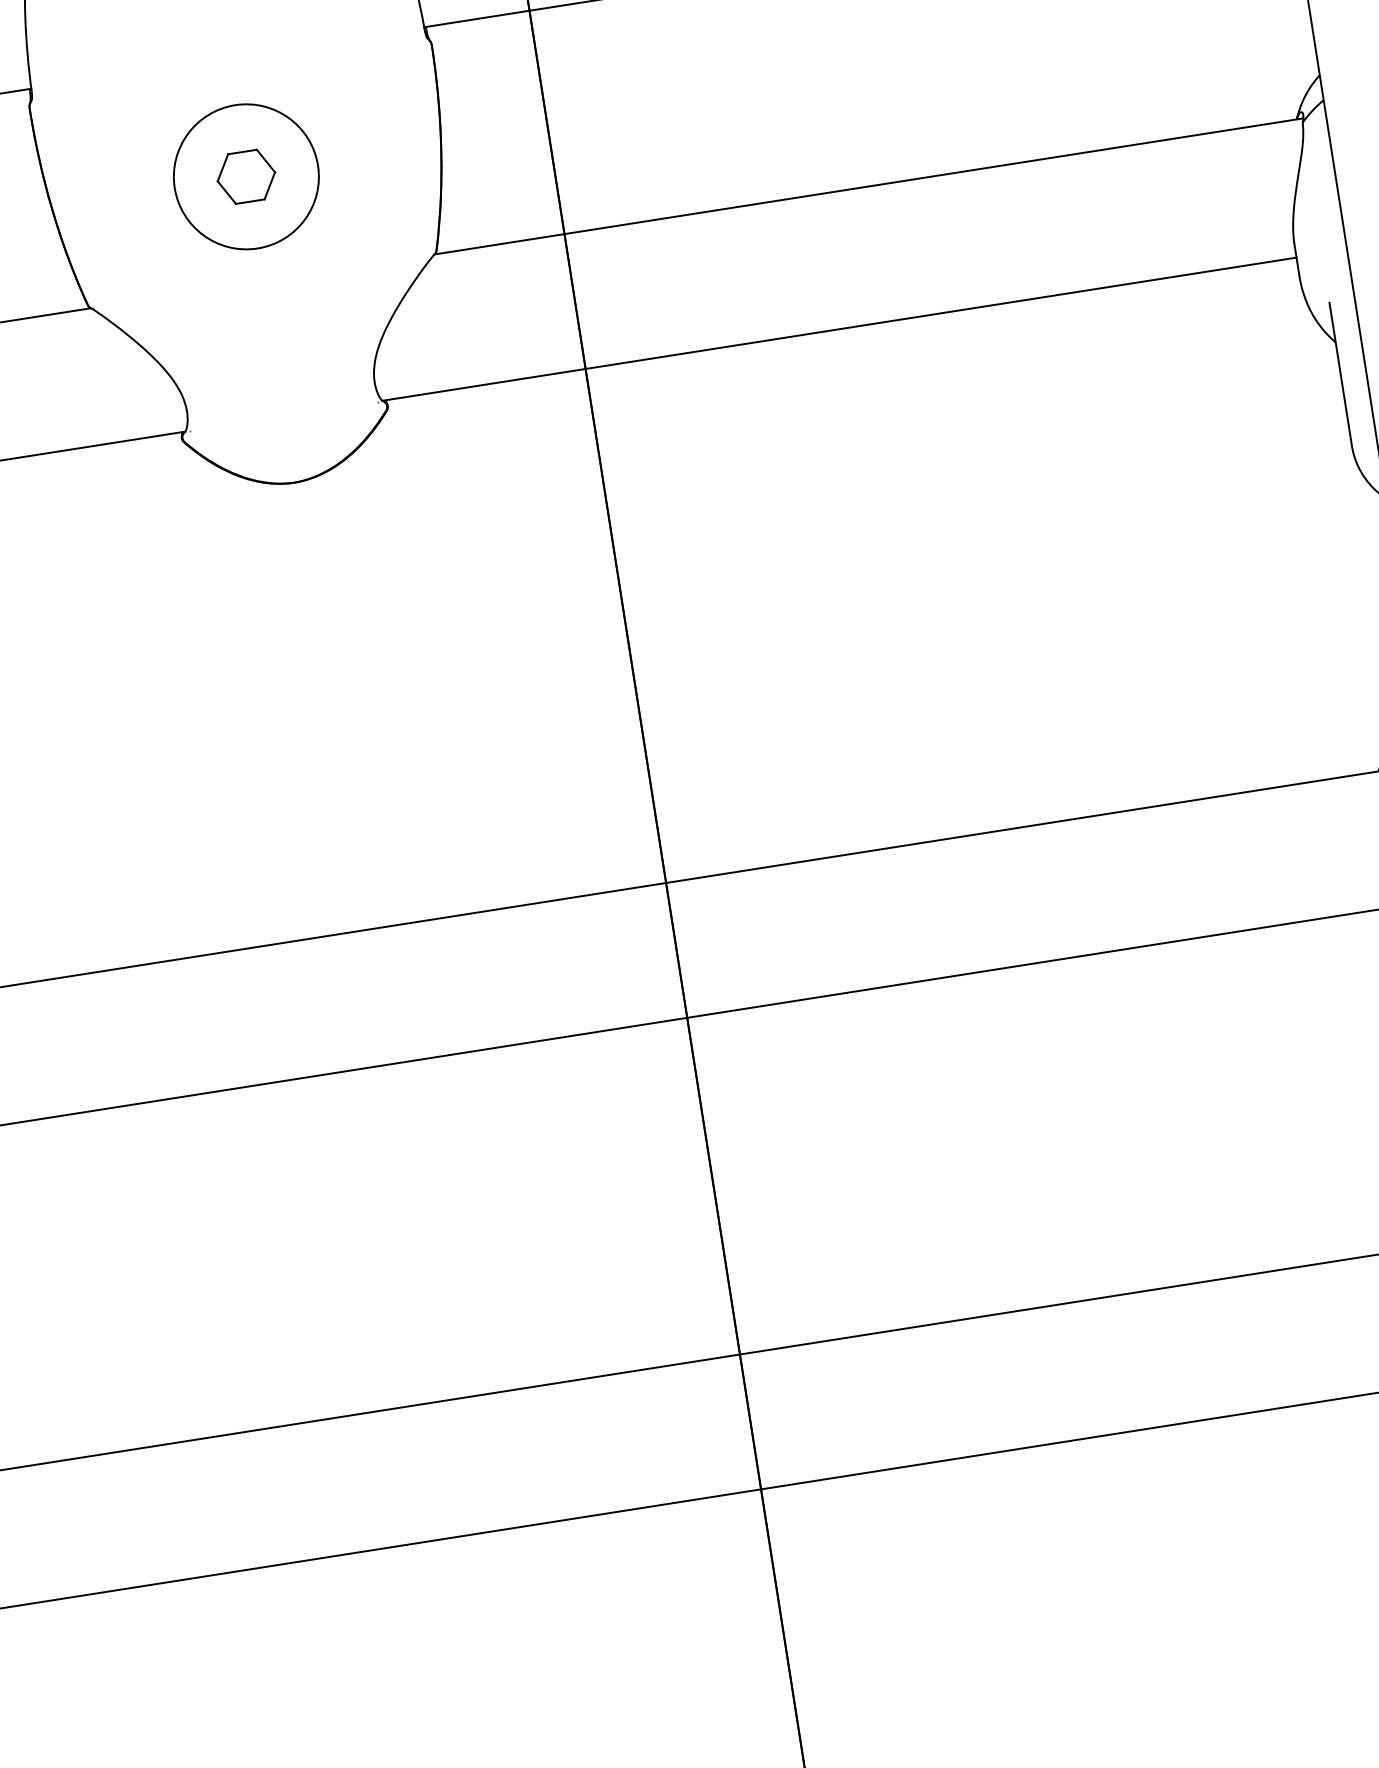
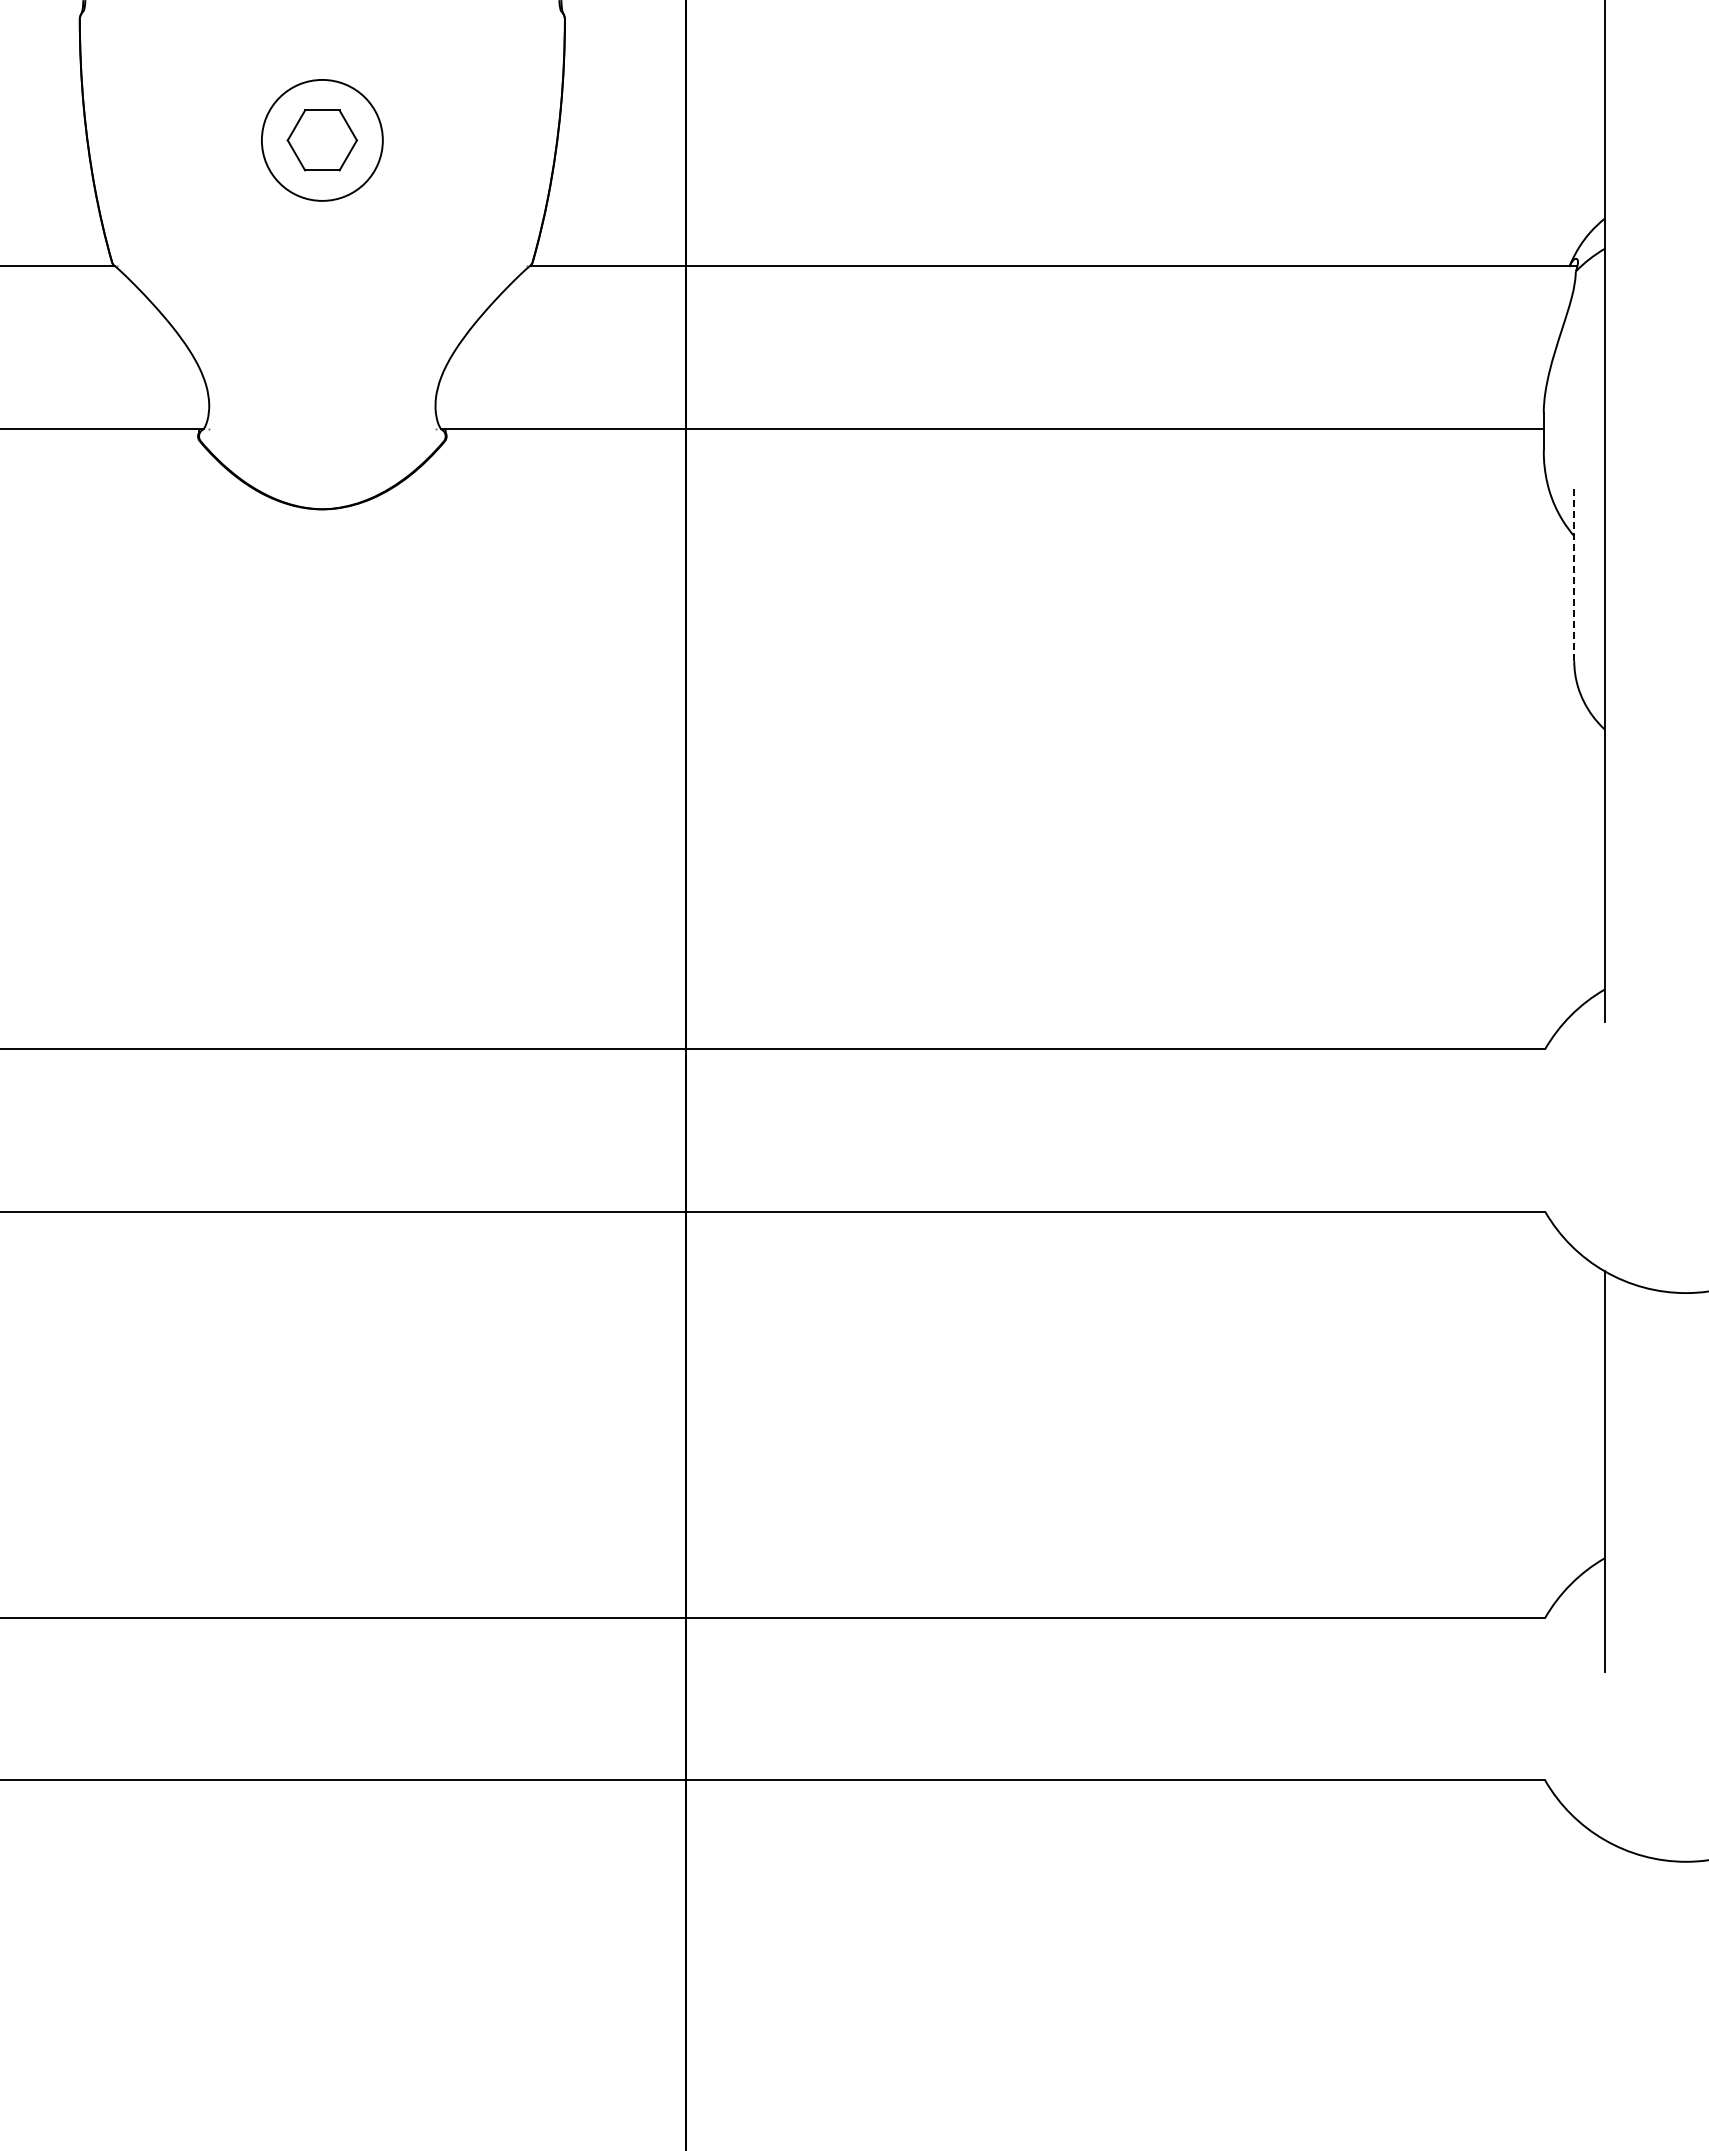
circle: (245, 177) -> (321, 140), size x0.7
line: (1340, 374) -> (1574, 574), solid -> dashed

